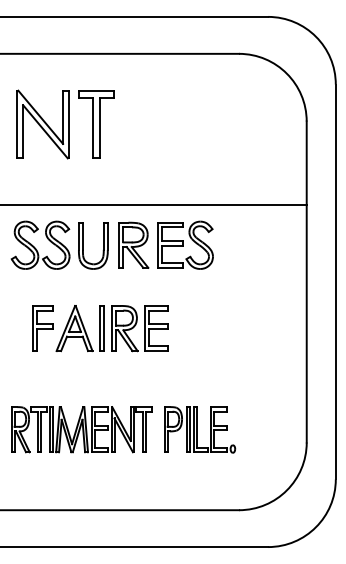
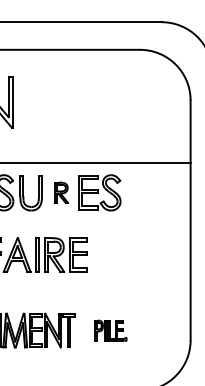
part: (96, 124) -> (33, 102), removed
part: (133, 244) -> (61, 192), size x0.6
part: (200, 429) -> (111, 330), size x0.6

